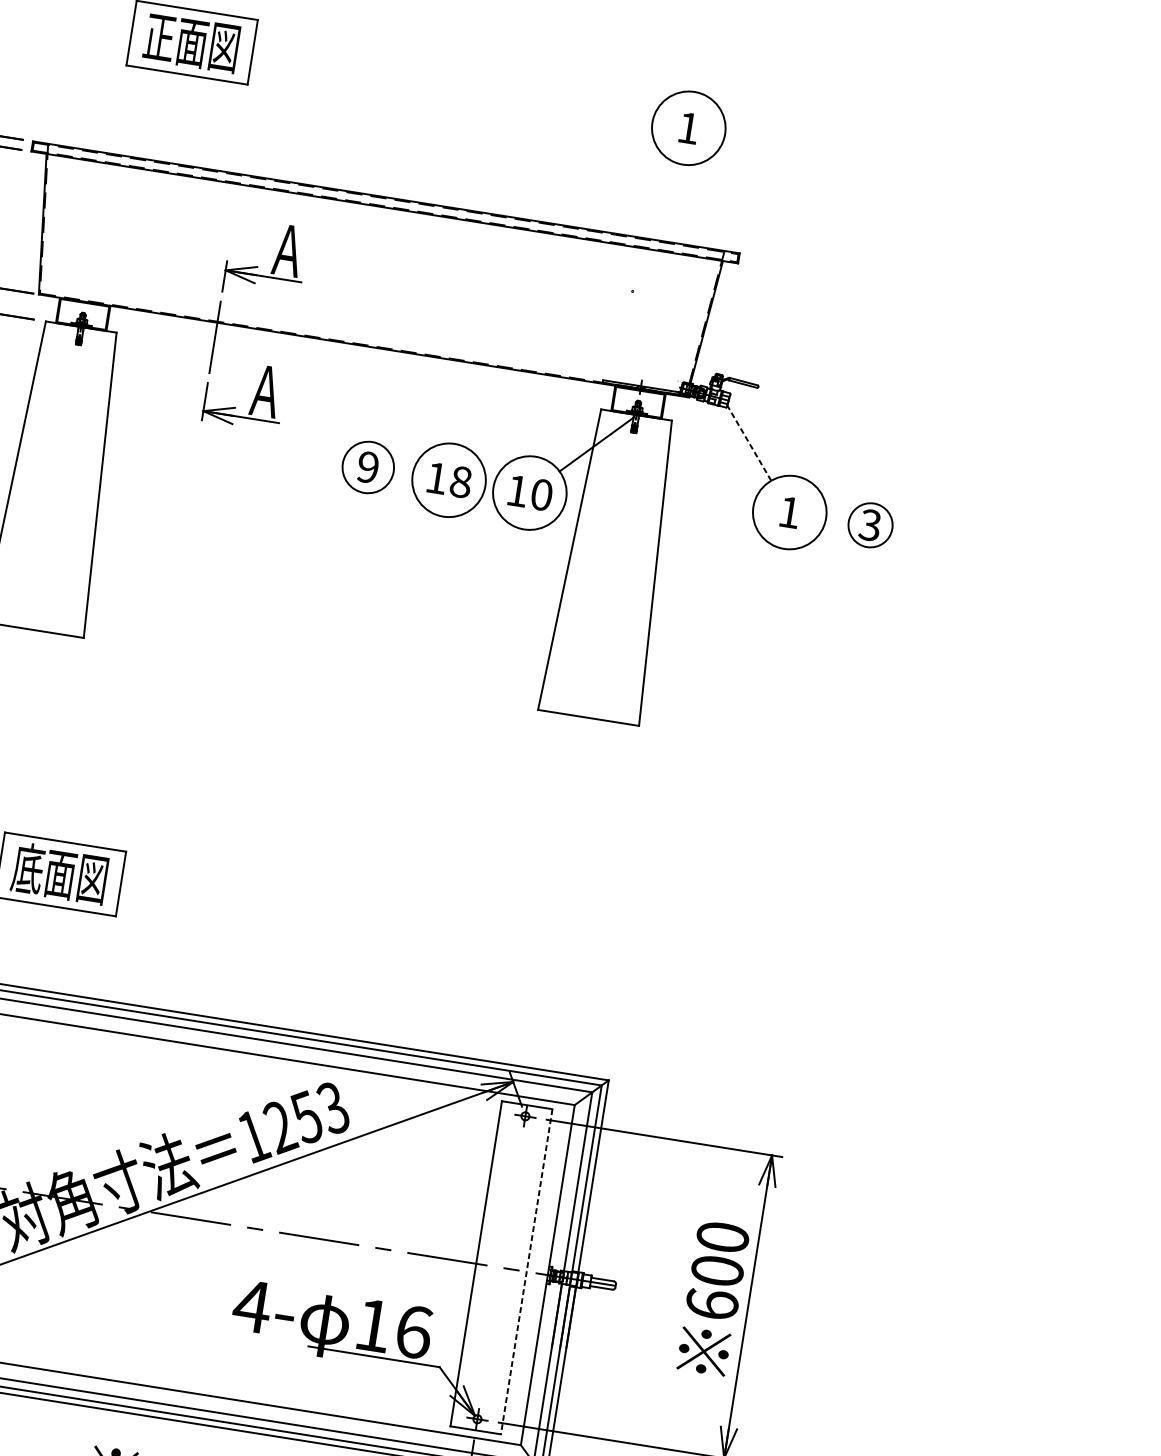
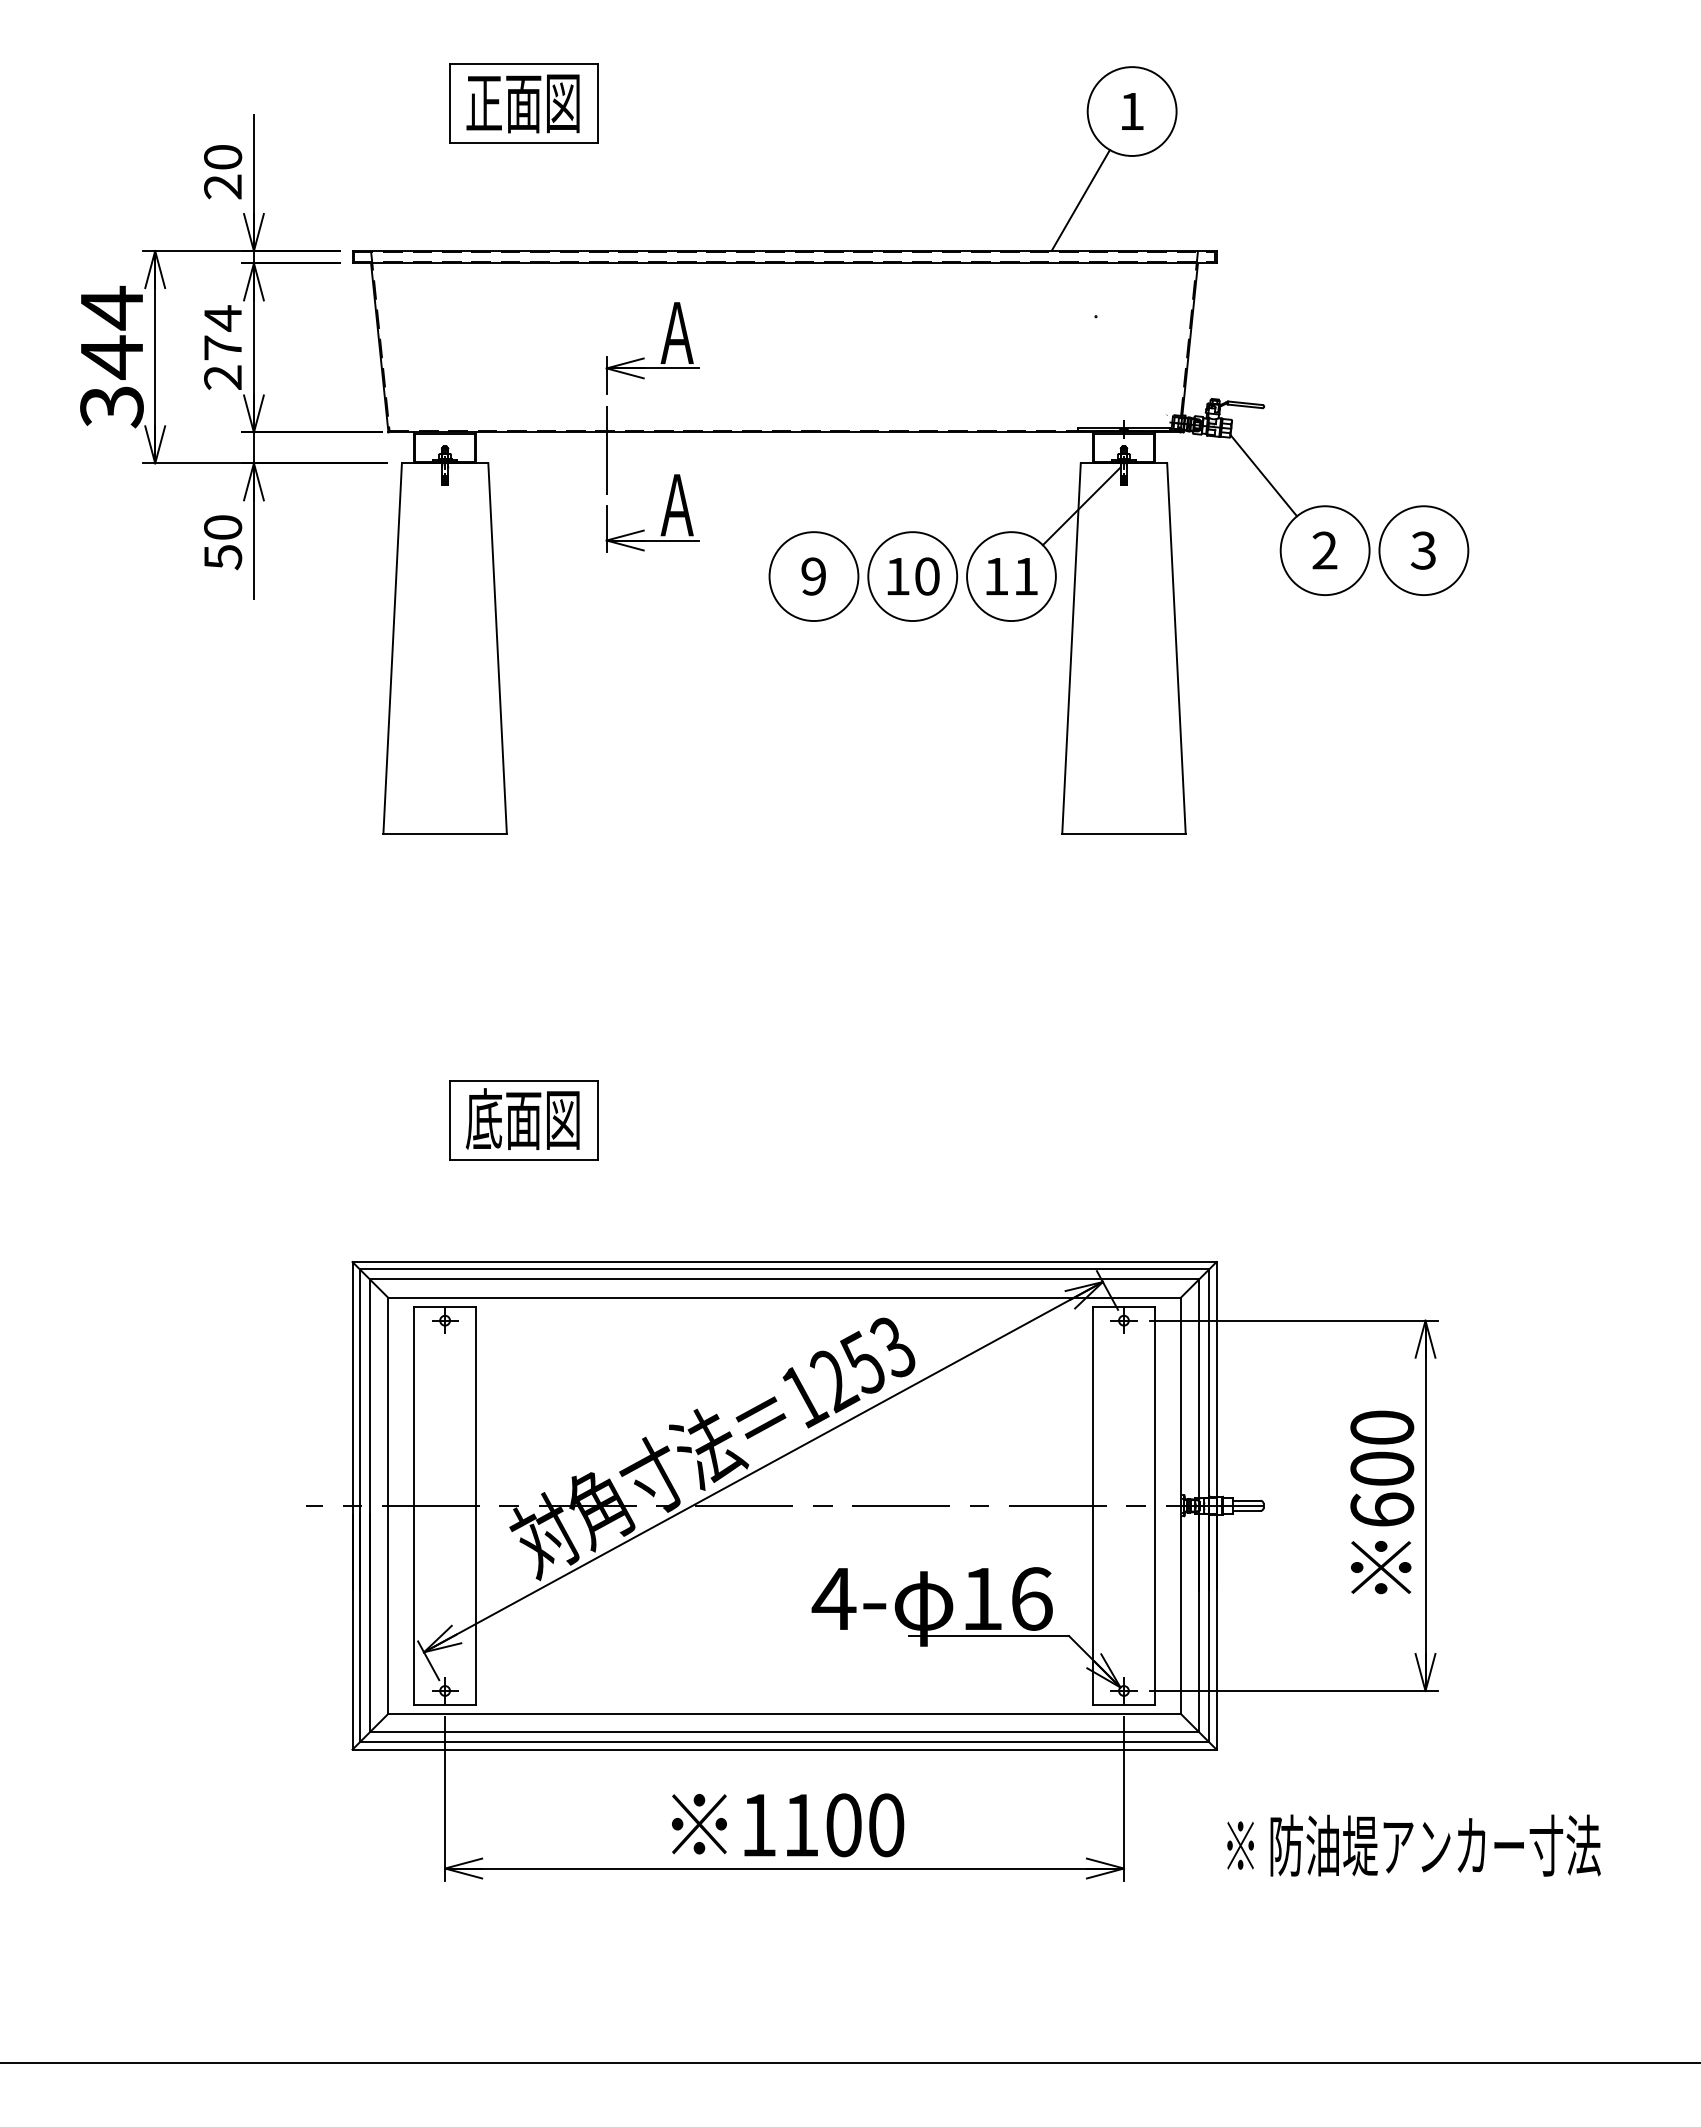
line: (635, 194) -> (1080, 200), added
line: (749, 443) -> (1263, 475), dashed -> solid
circle: (367, 467) -> (813, 576), size x1.43
text: (461, 482) -> (927, 576), 18 -> 10
text: (542, 494) -> (1026, 576), 10 -> 11
text: (789, 512) -> (1324, 550), 1 -> 2
circle: (870, 525) -> (1423, 550), size x1.67
line: (526, 1271) -> (1154, 1505), dashed -> solid

